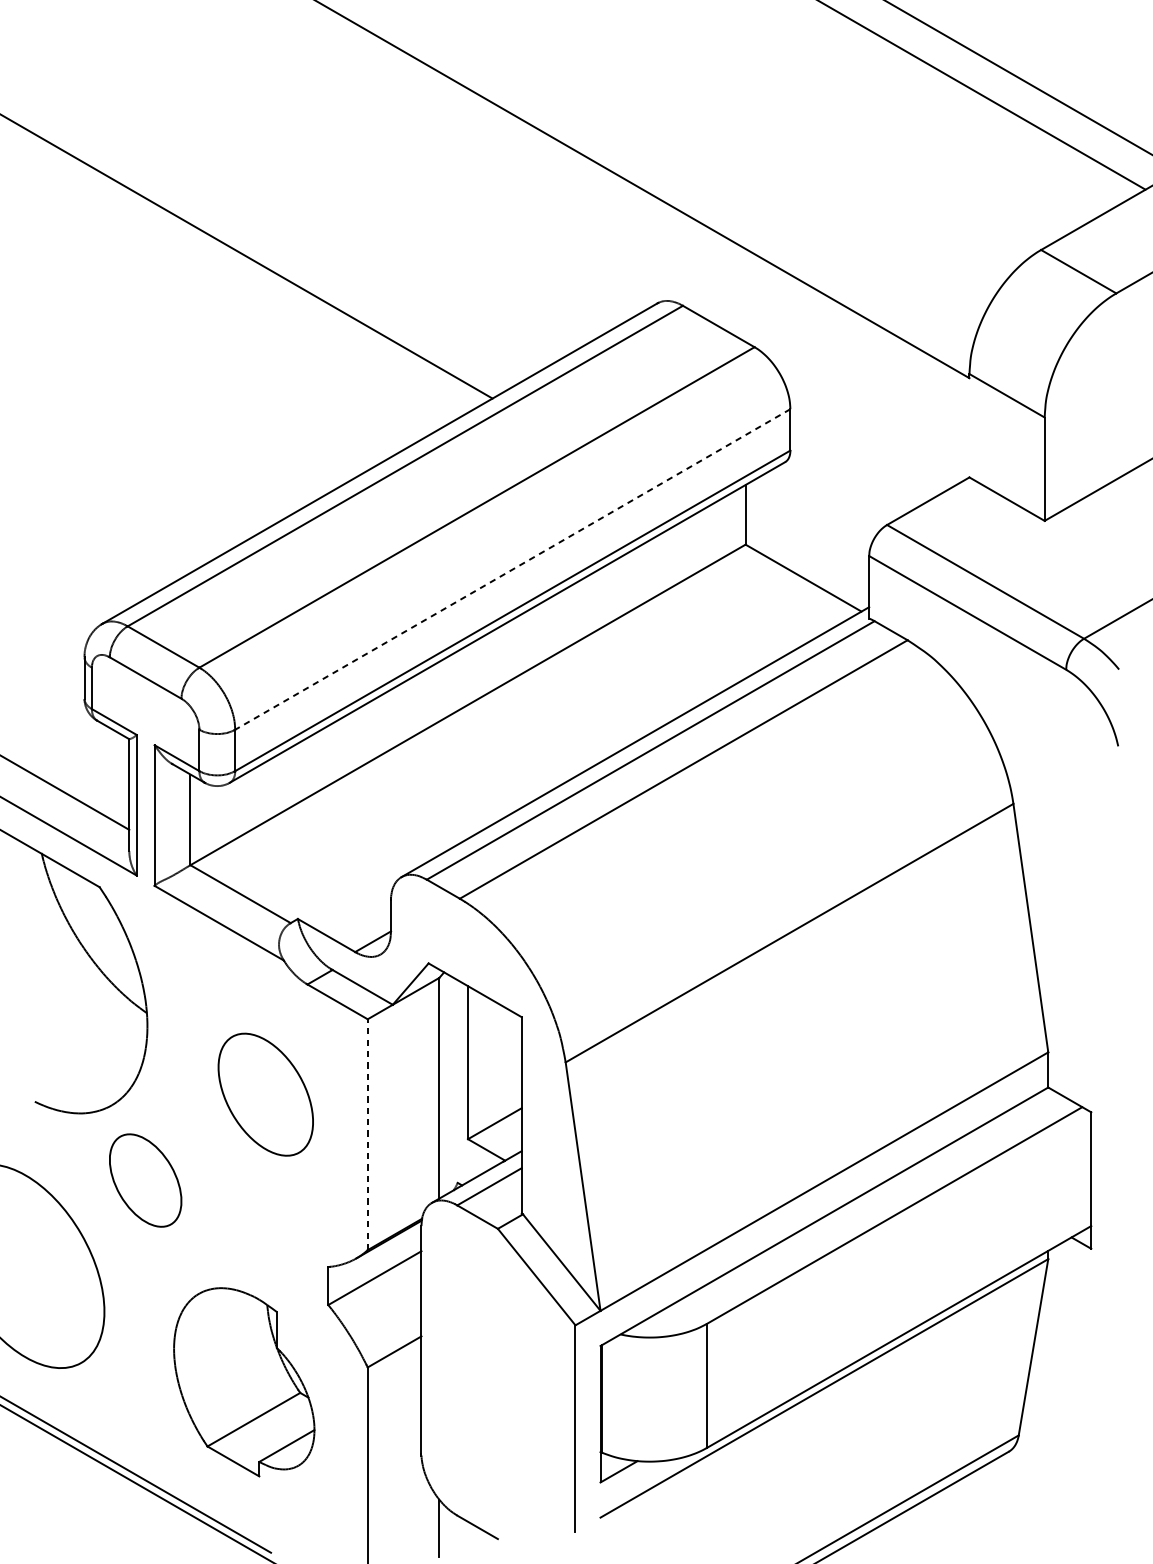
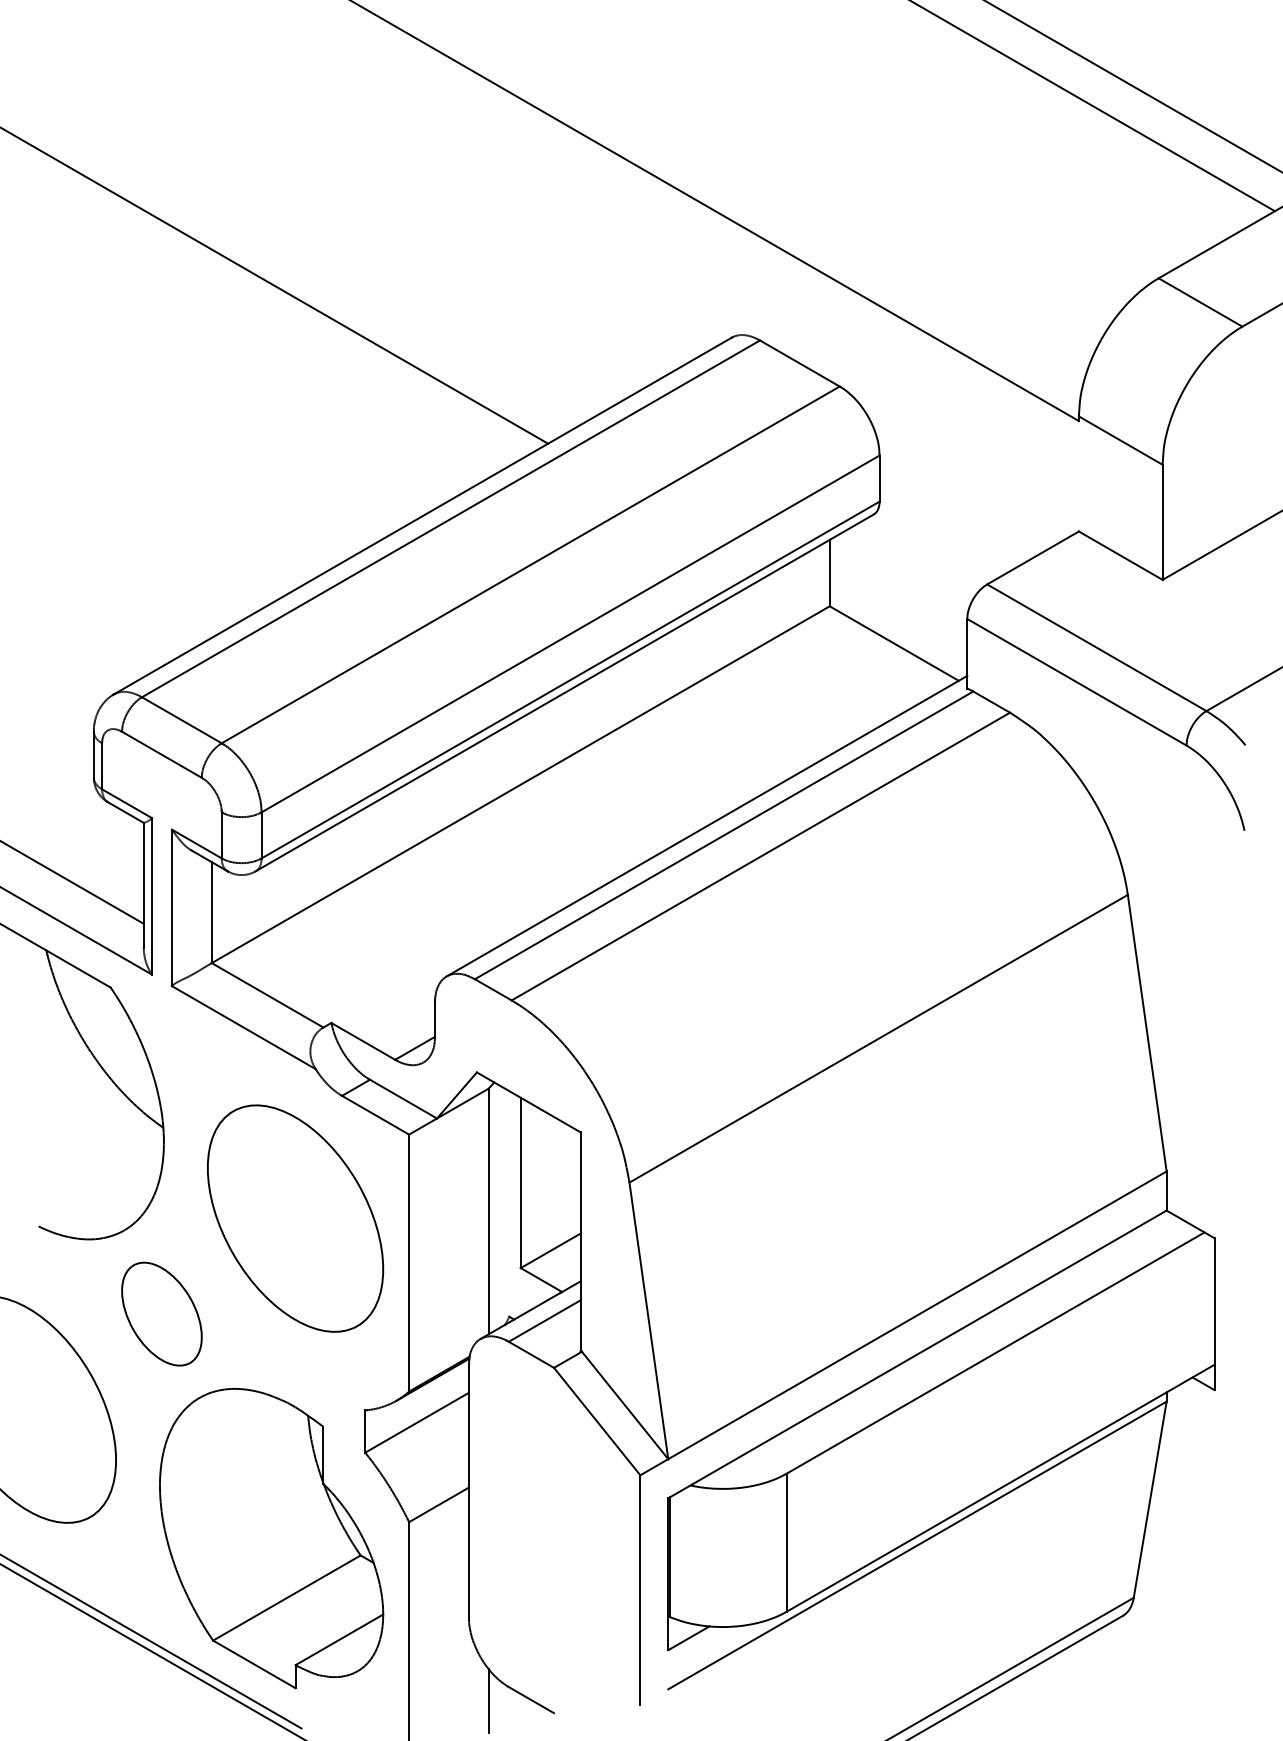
line: (512, 569) -> (570, 633), dashed -> solid
part: (265, 1094) -> (295, 1218), size x1.67
line: (368, 1134) -> (409, 1262), dashed -> solid
part: (244, 1382) -> (271, 1538), size x1.43

